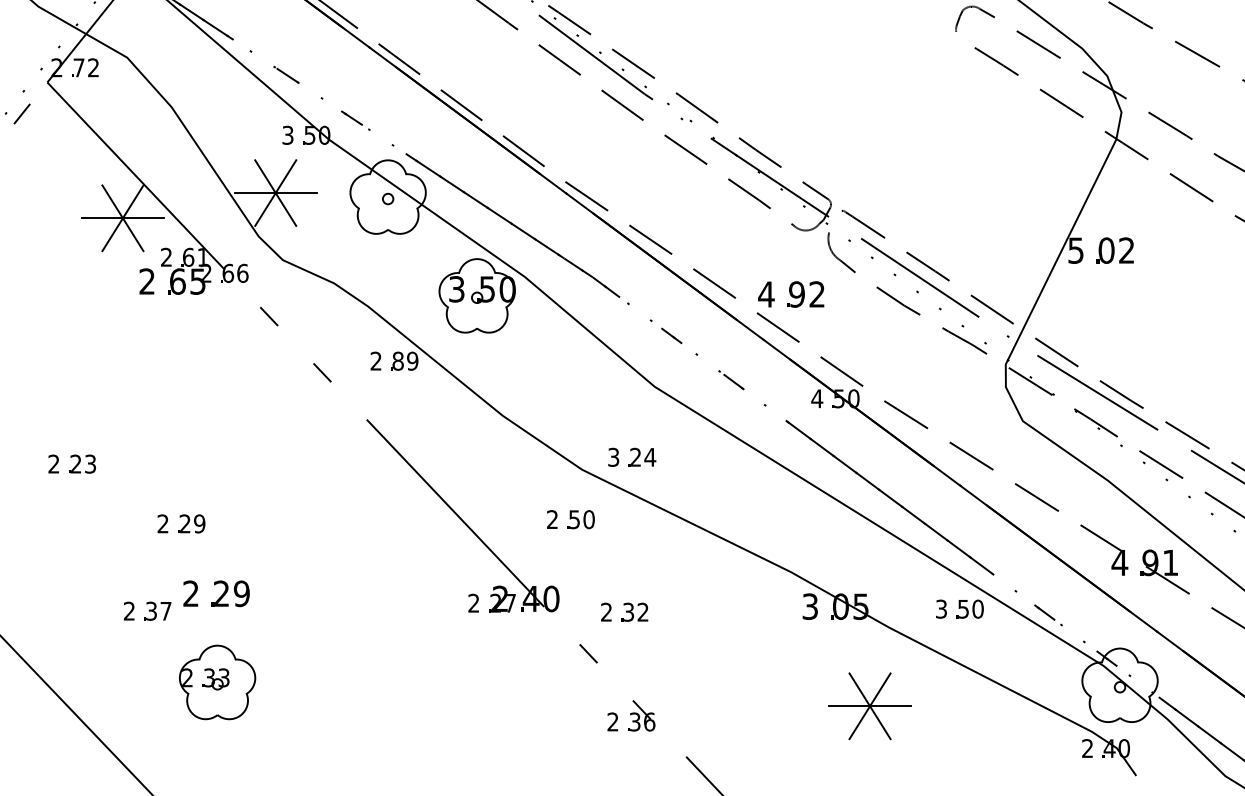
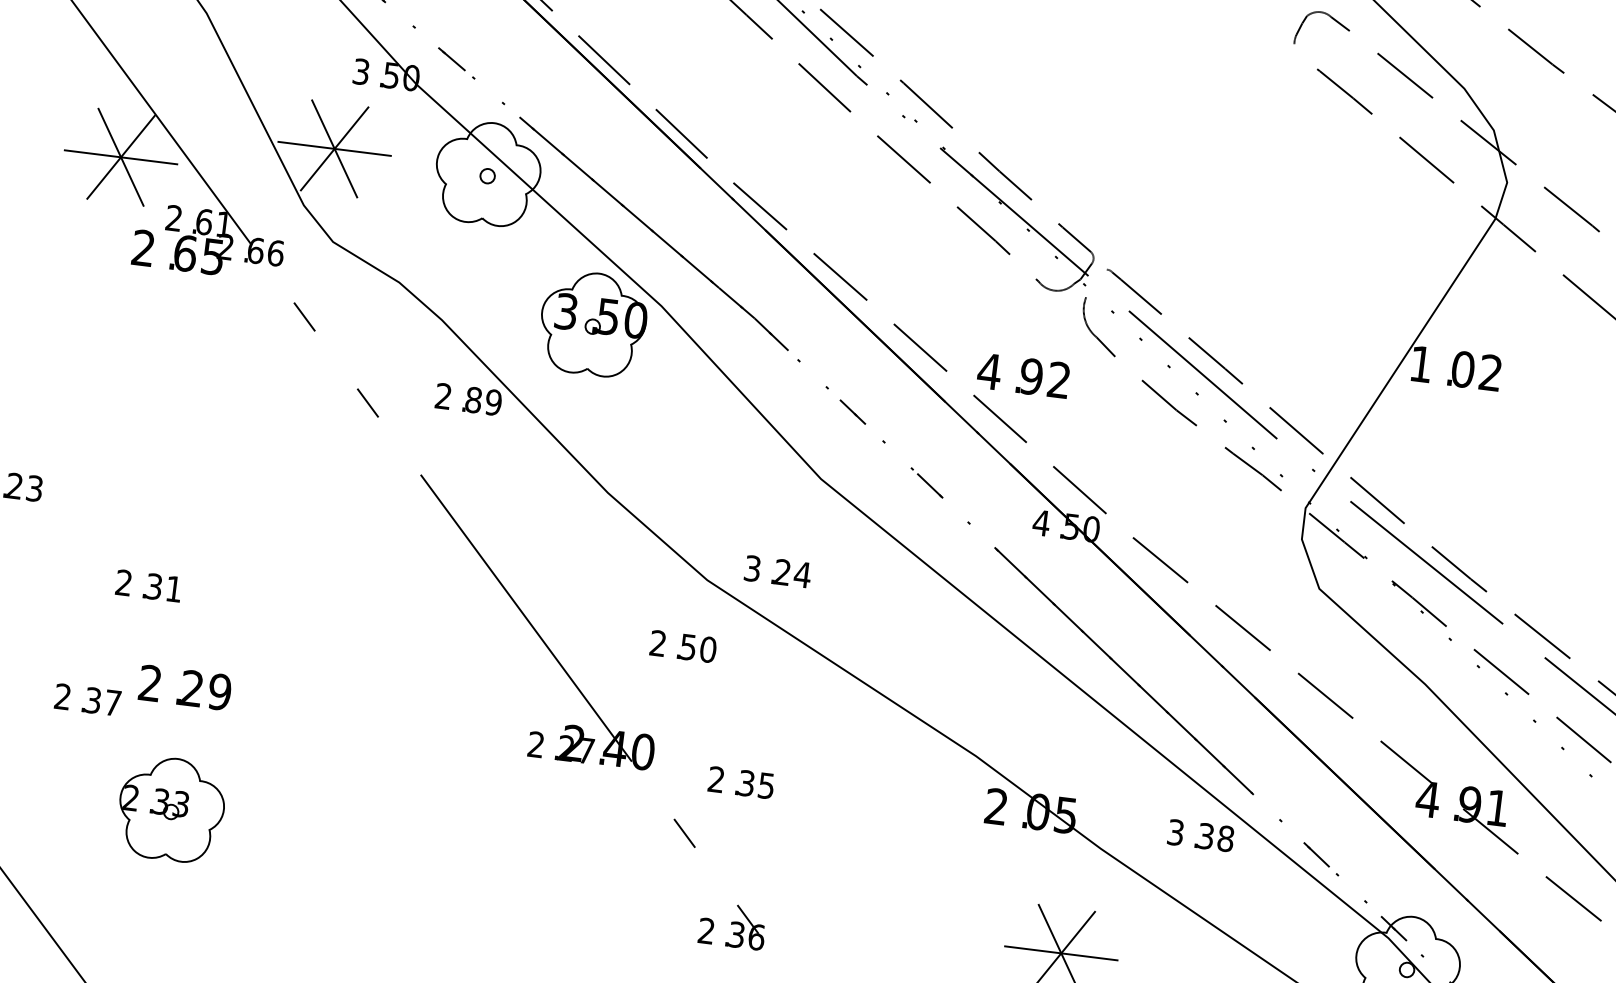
text: (1075, 250) -> (1420, 364), 5 -> 1
text: (192, 523) -> (164, 587), 29 -> 31
text: (809, 606) -> (995, 806), 3 -> 2
text: (970, 608) -> (1215, 836), 50 -> 38
text: (642, 611) -> (765, 784), 32 -> 35

